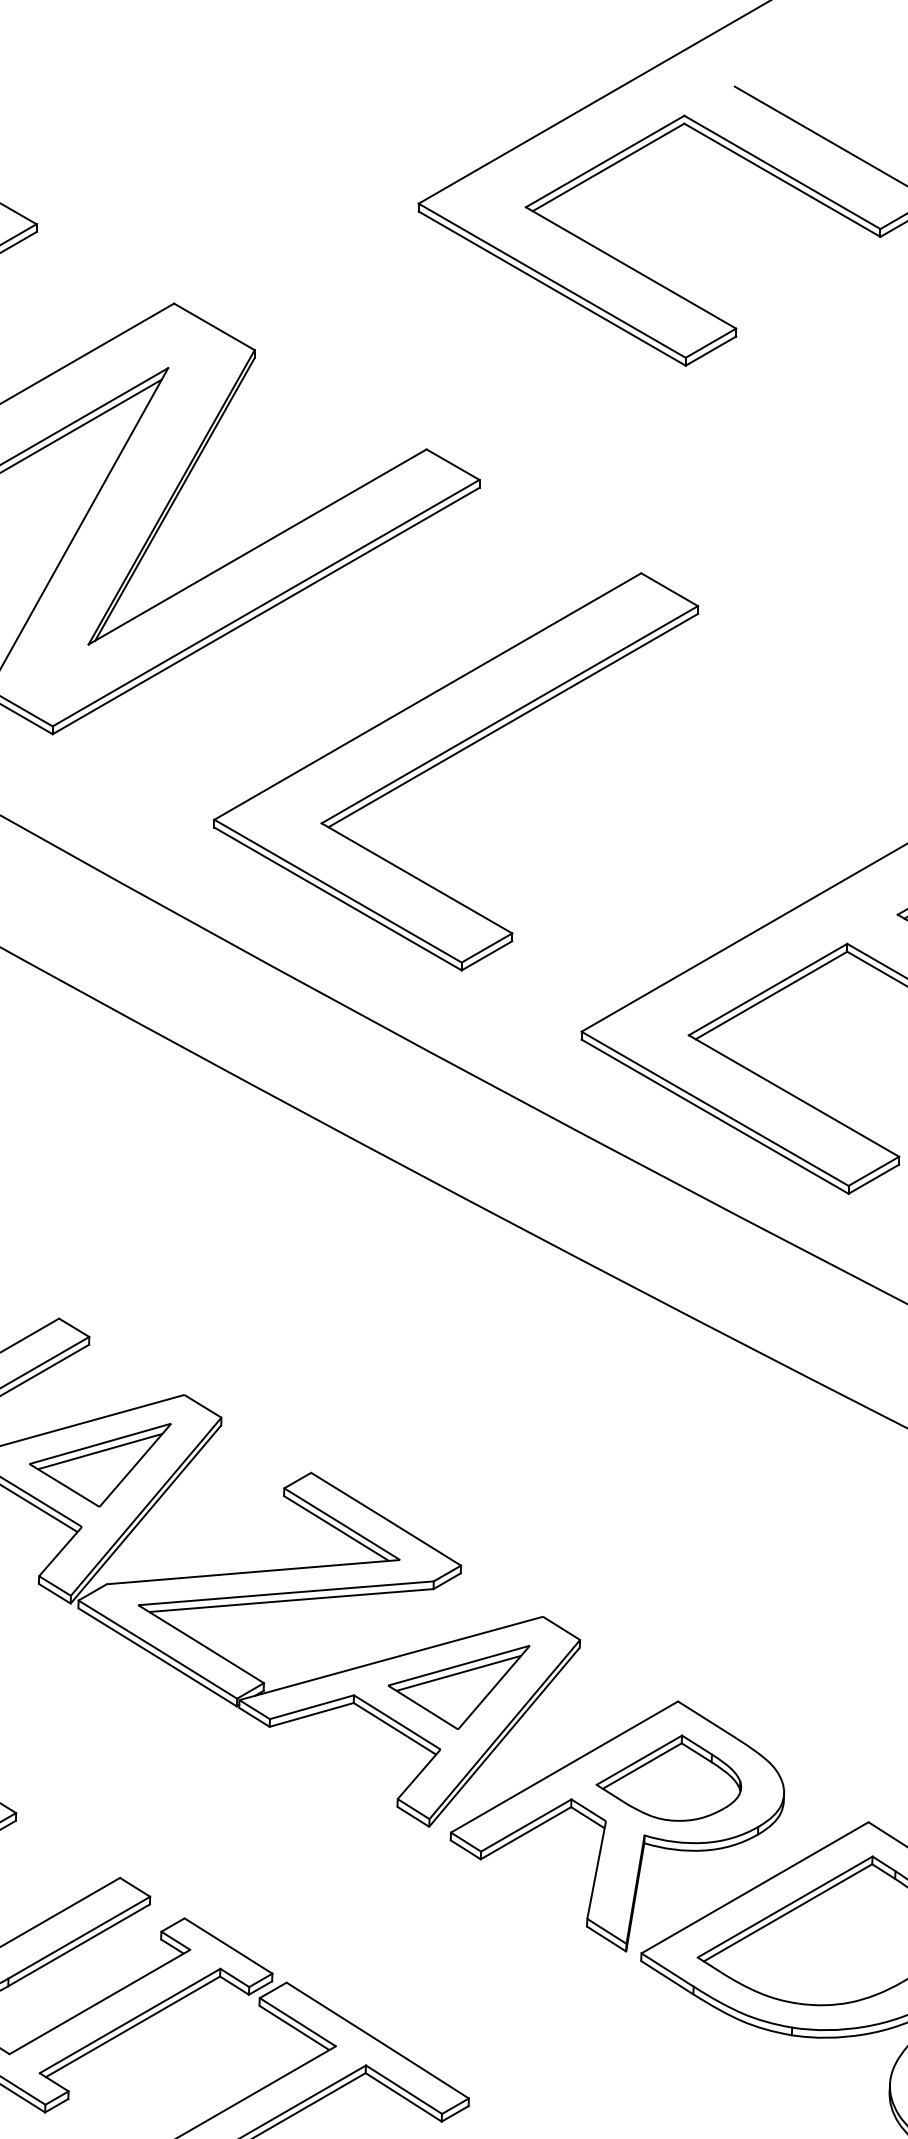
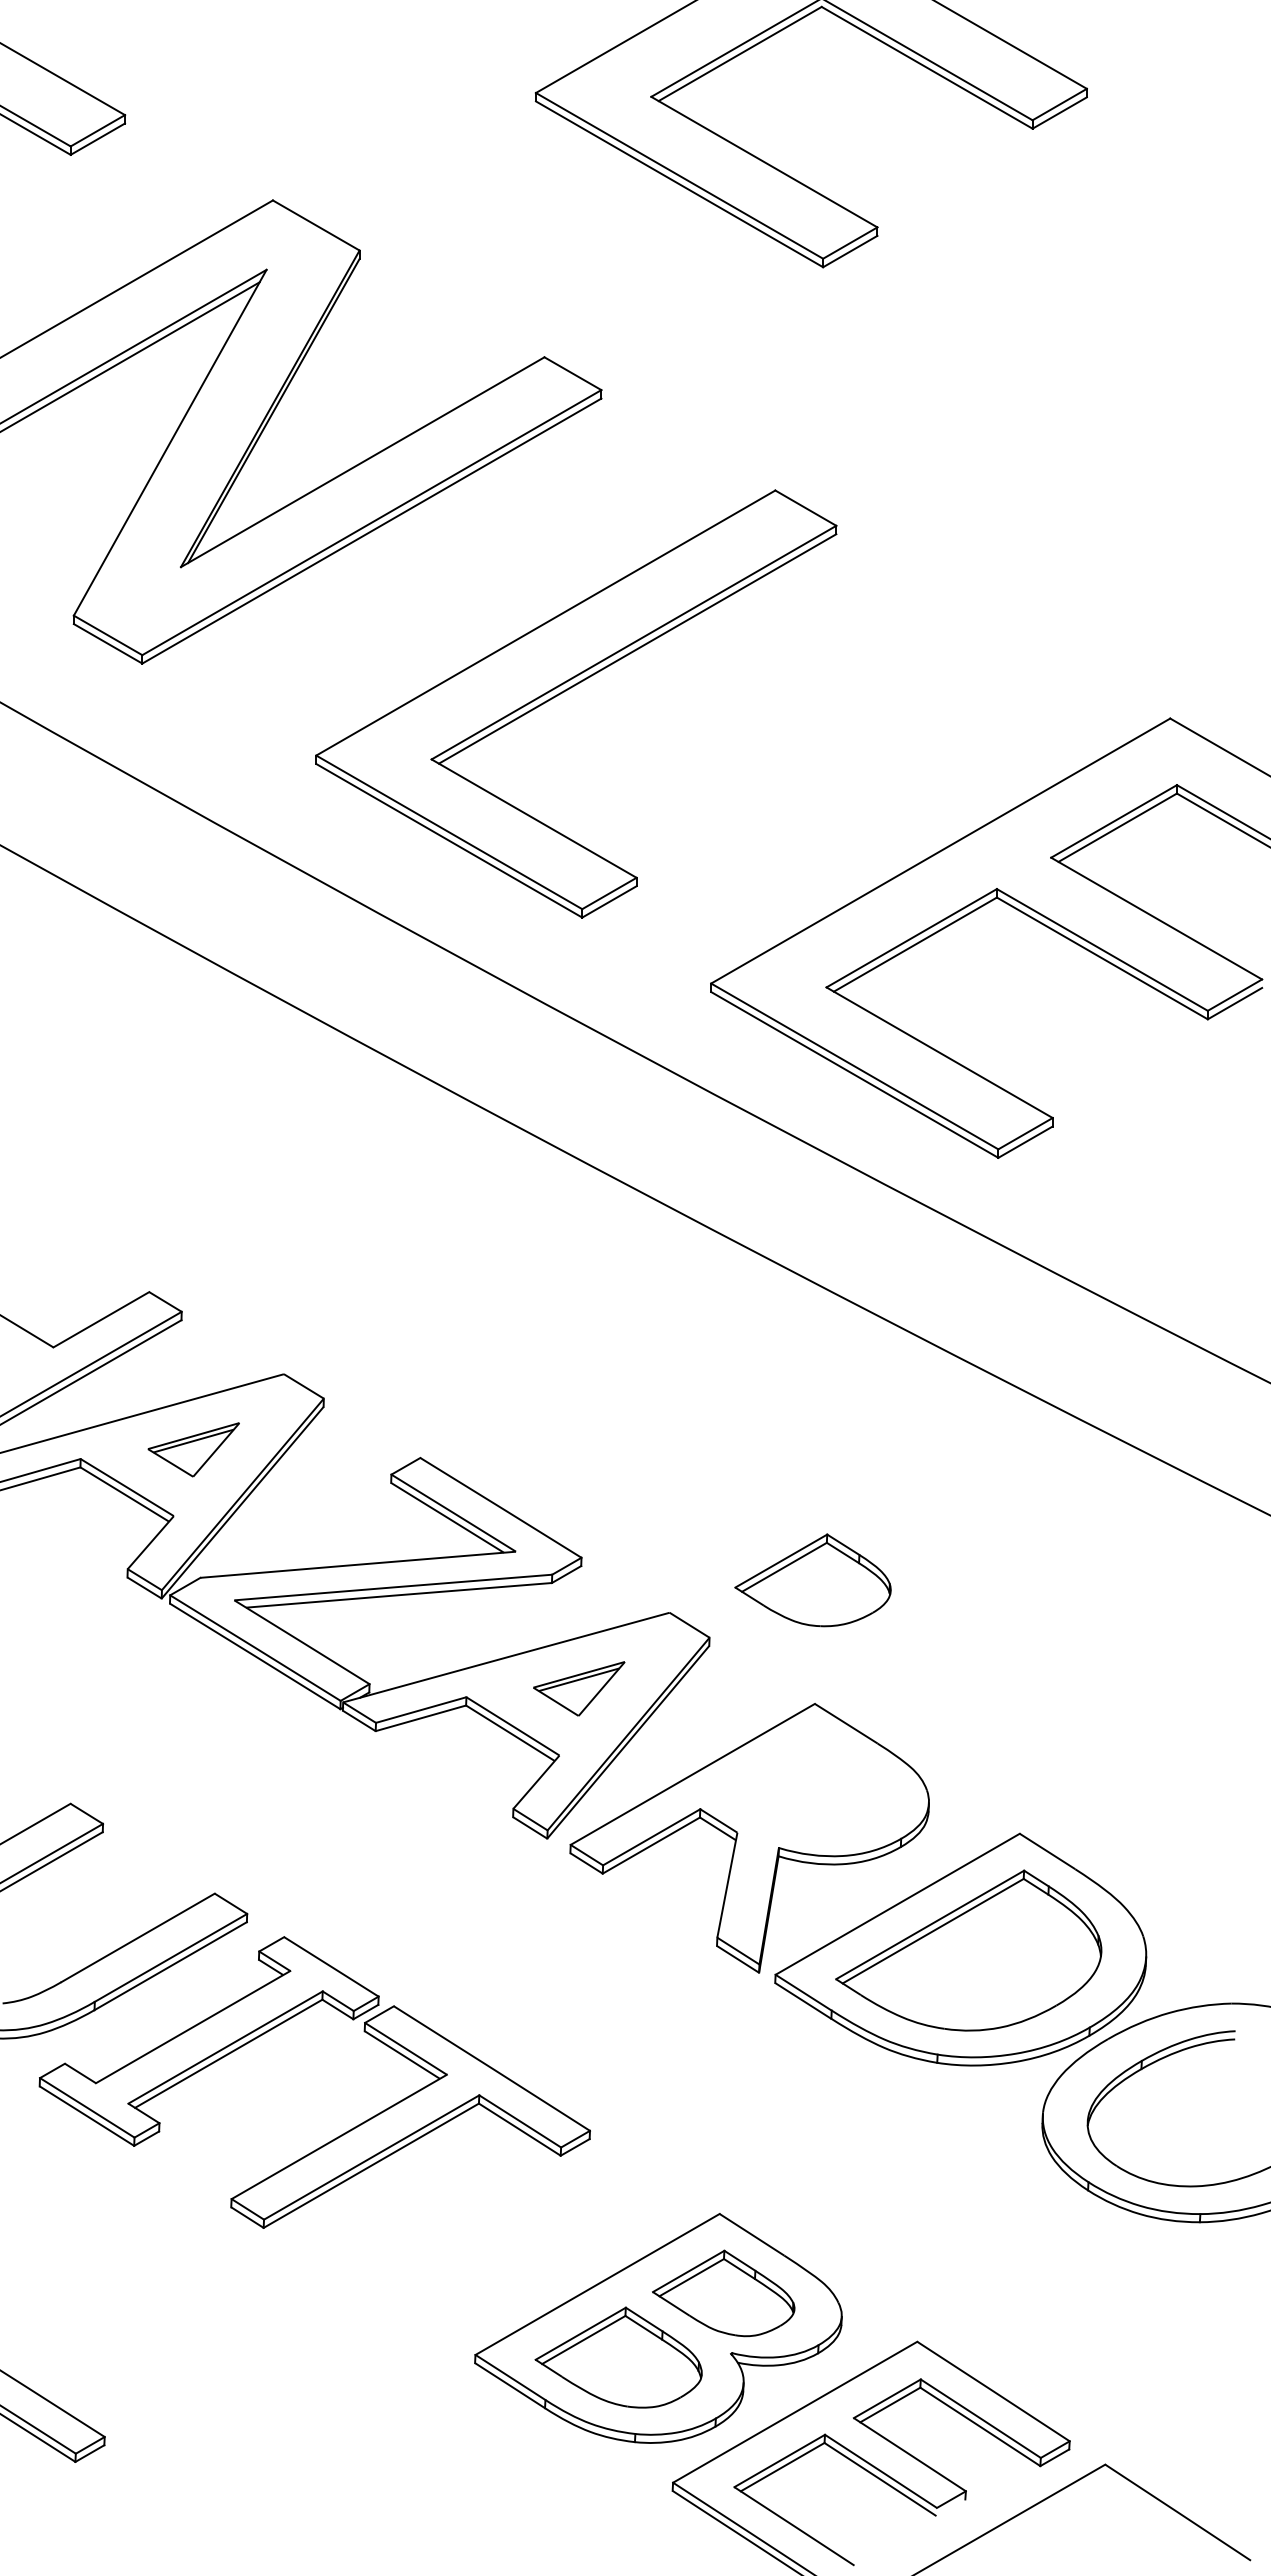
part: (100, 1464) -> (193, 1449), size x0.6
part: (458, 1687) -> (578, 1688), size x0.6
part: (668, 1778) -> (812, 1580), moved

